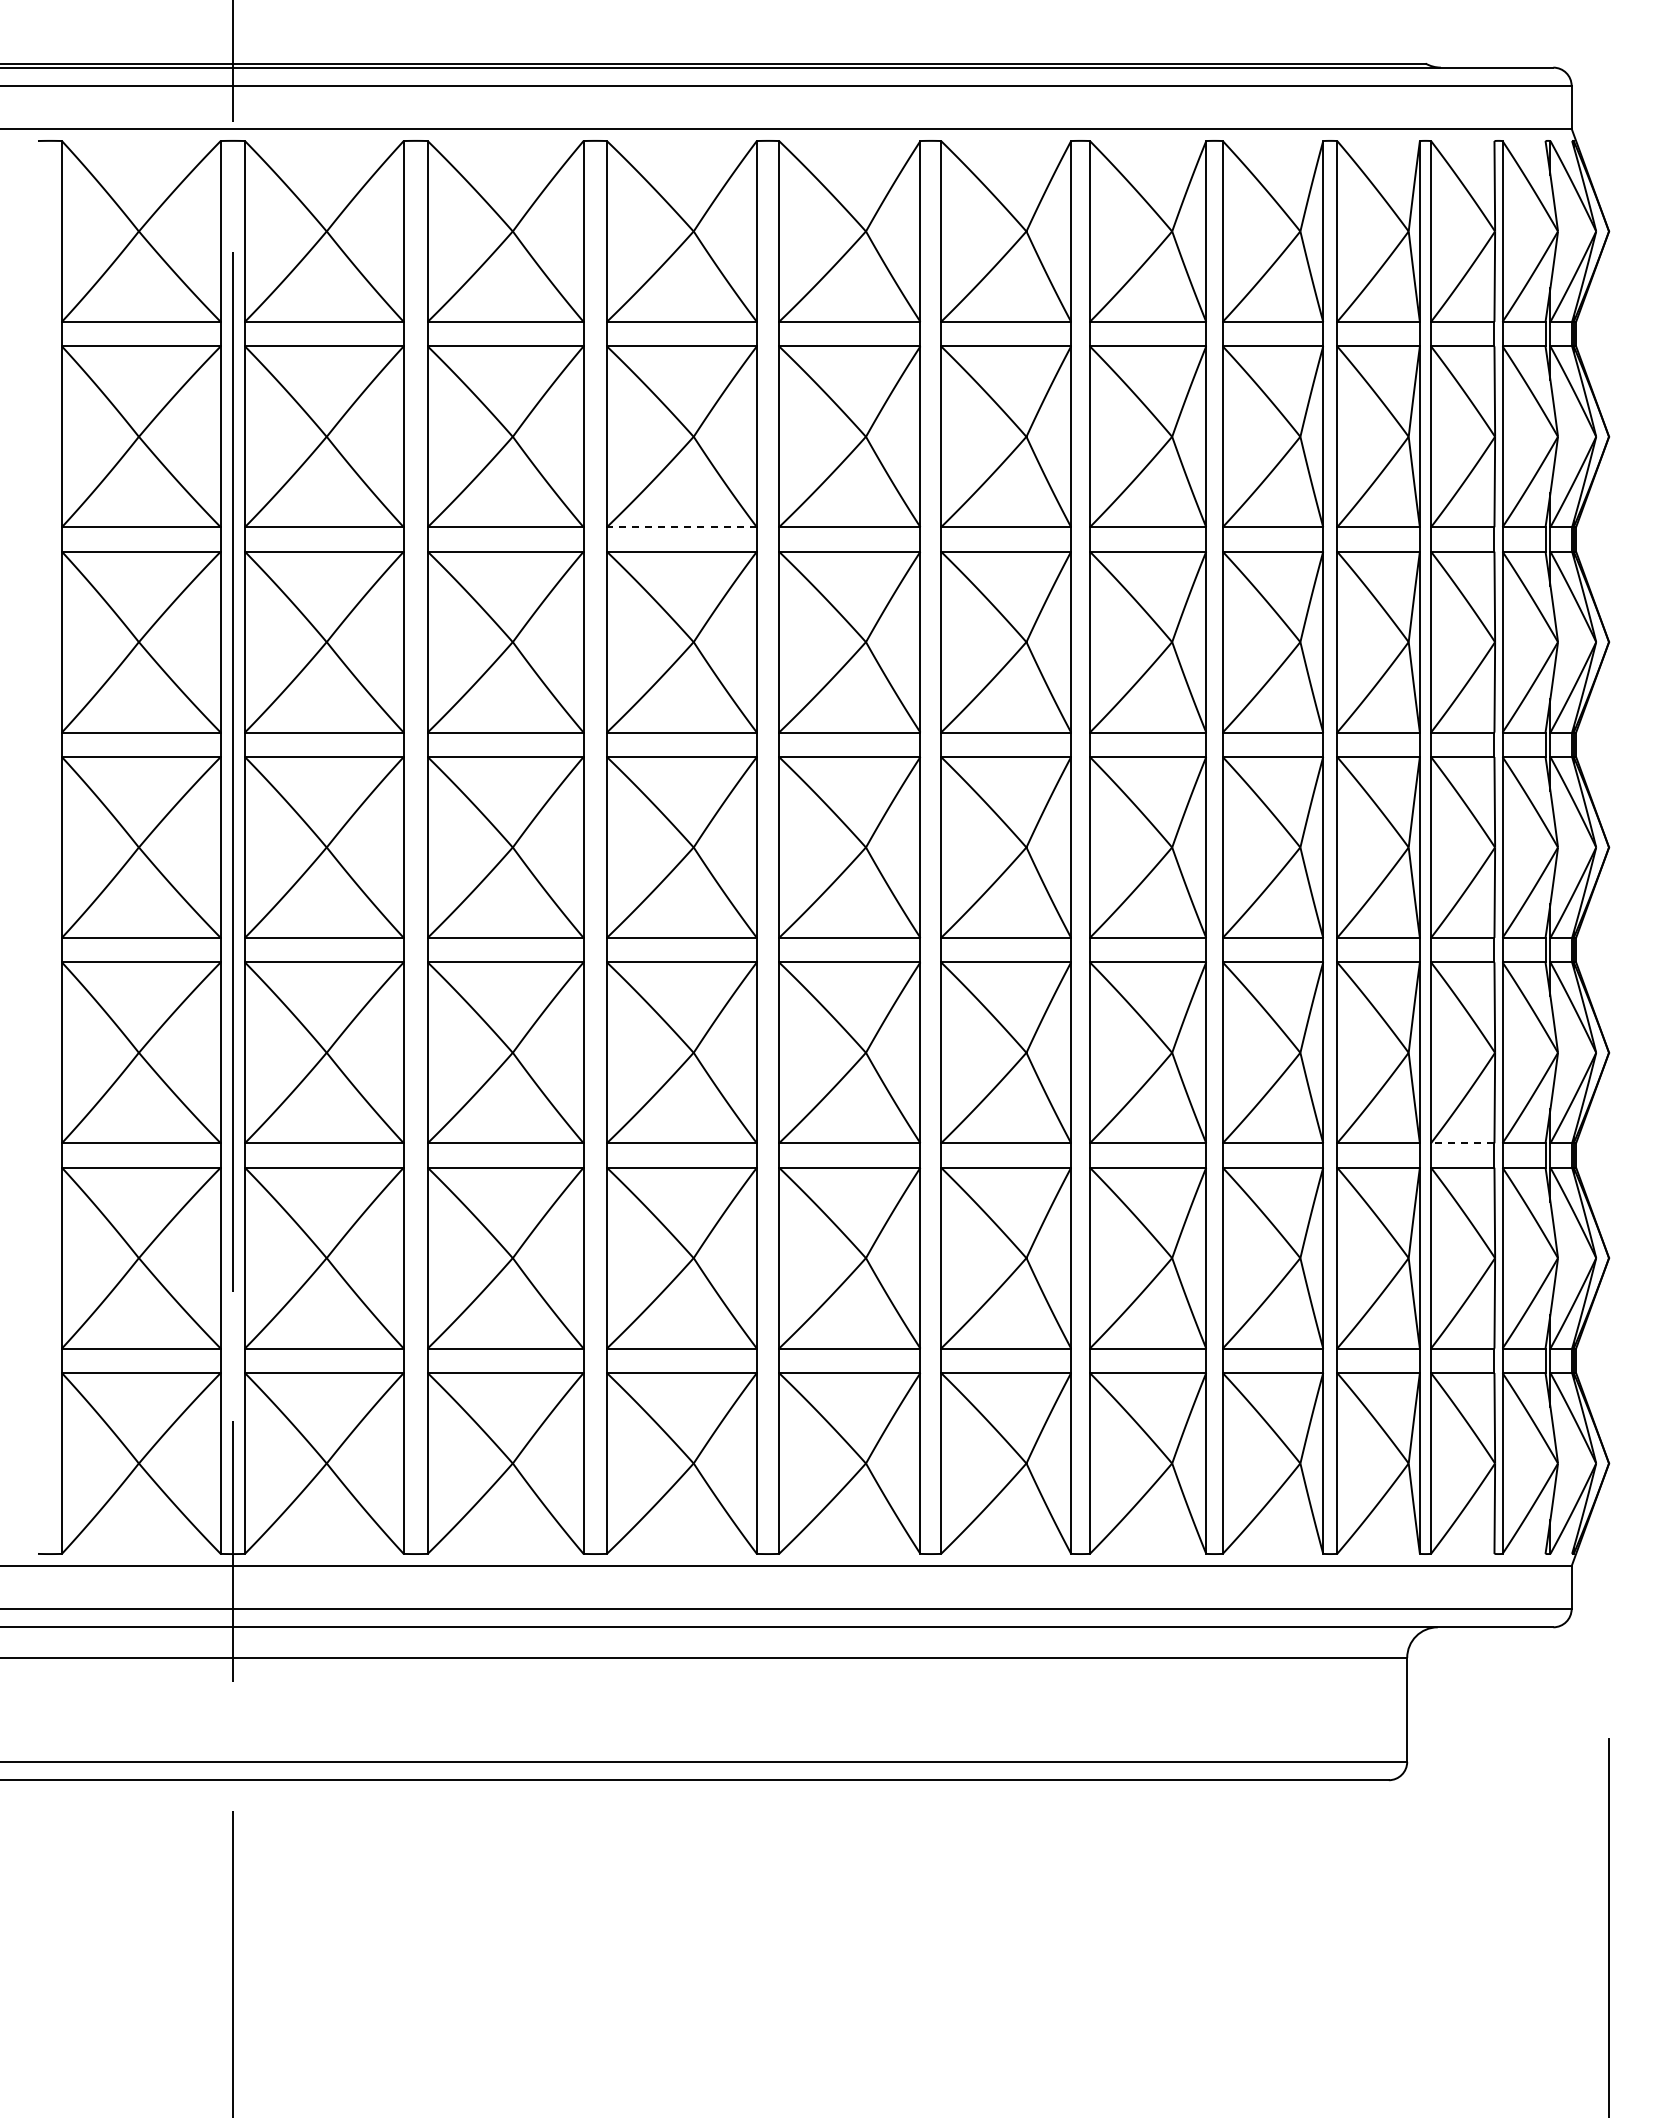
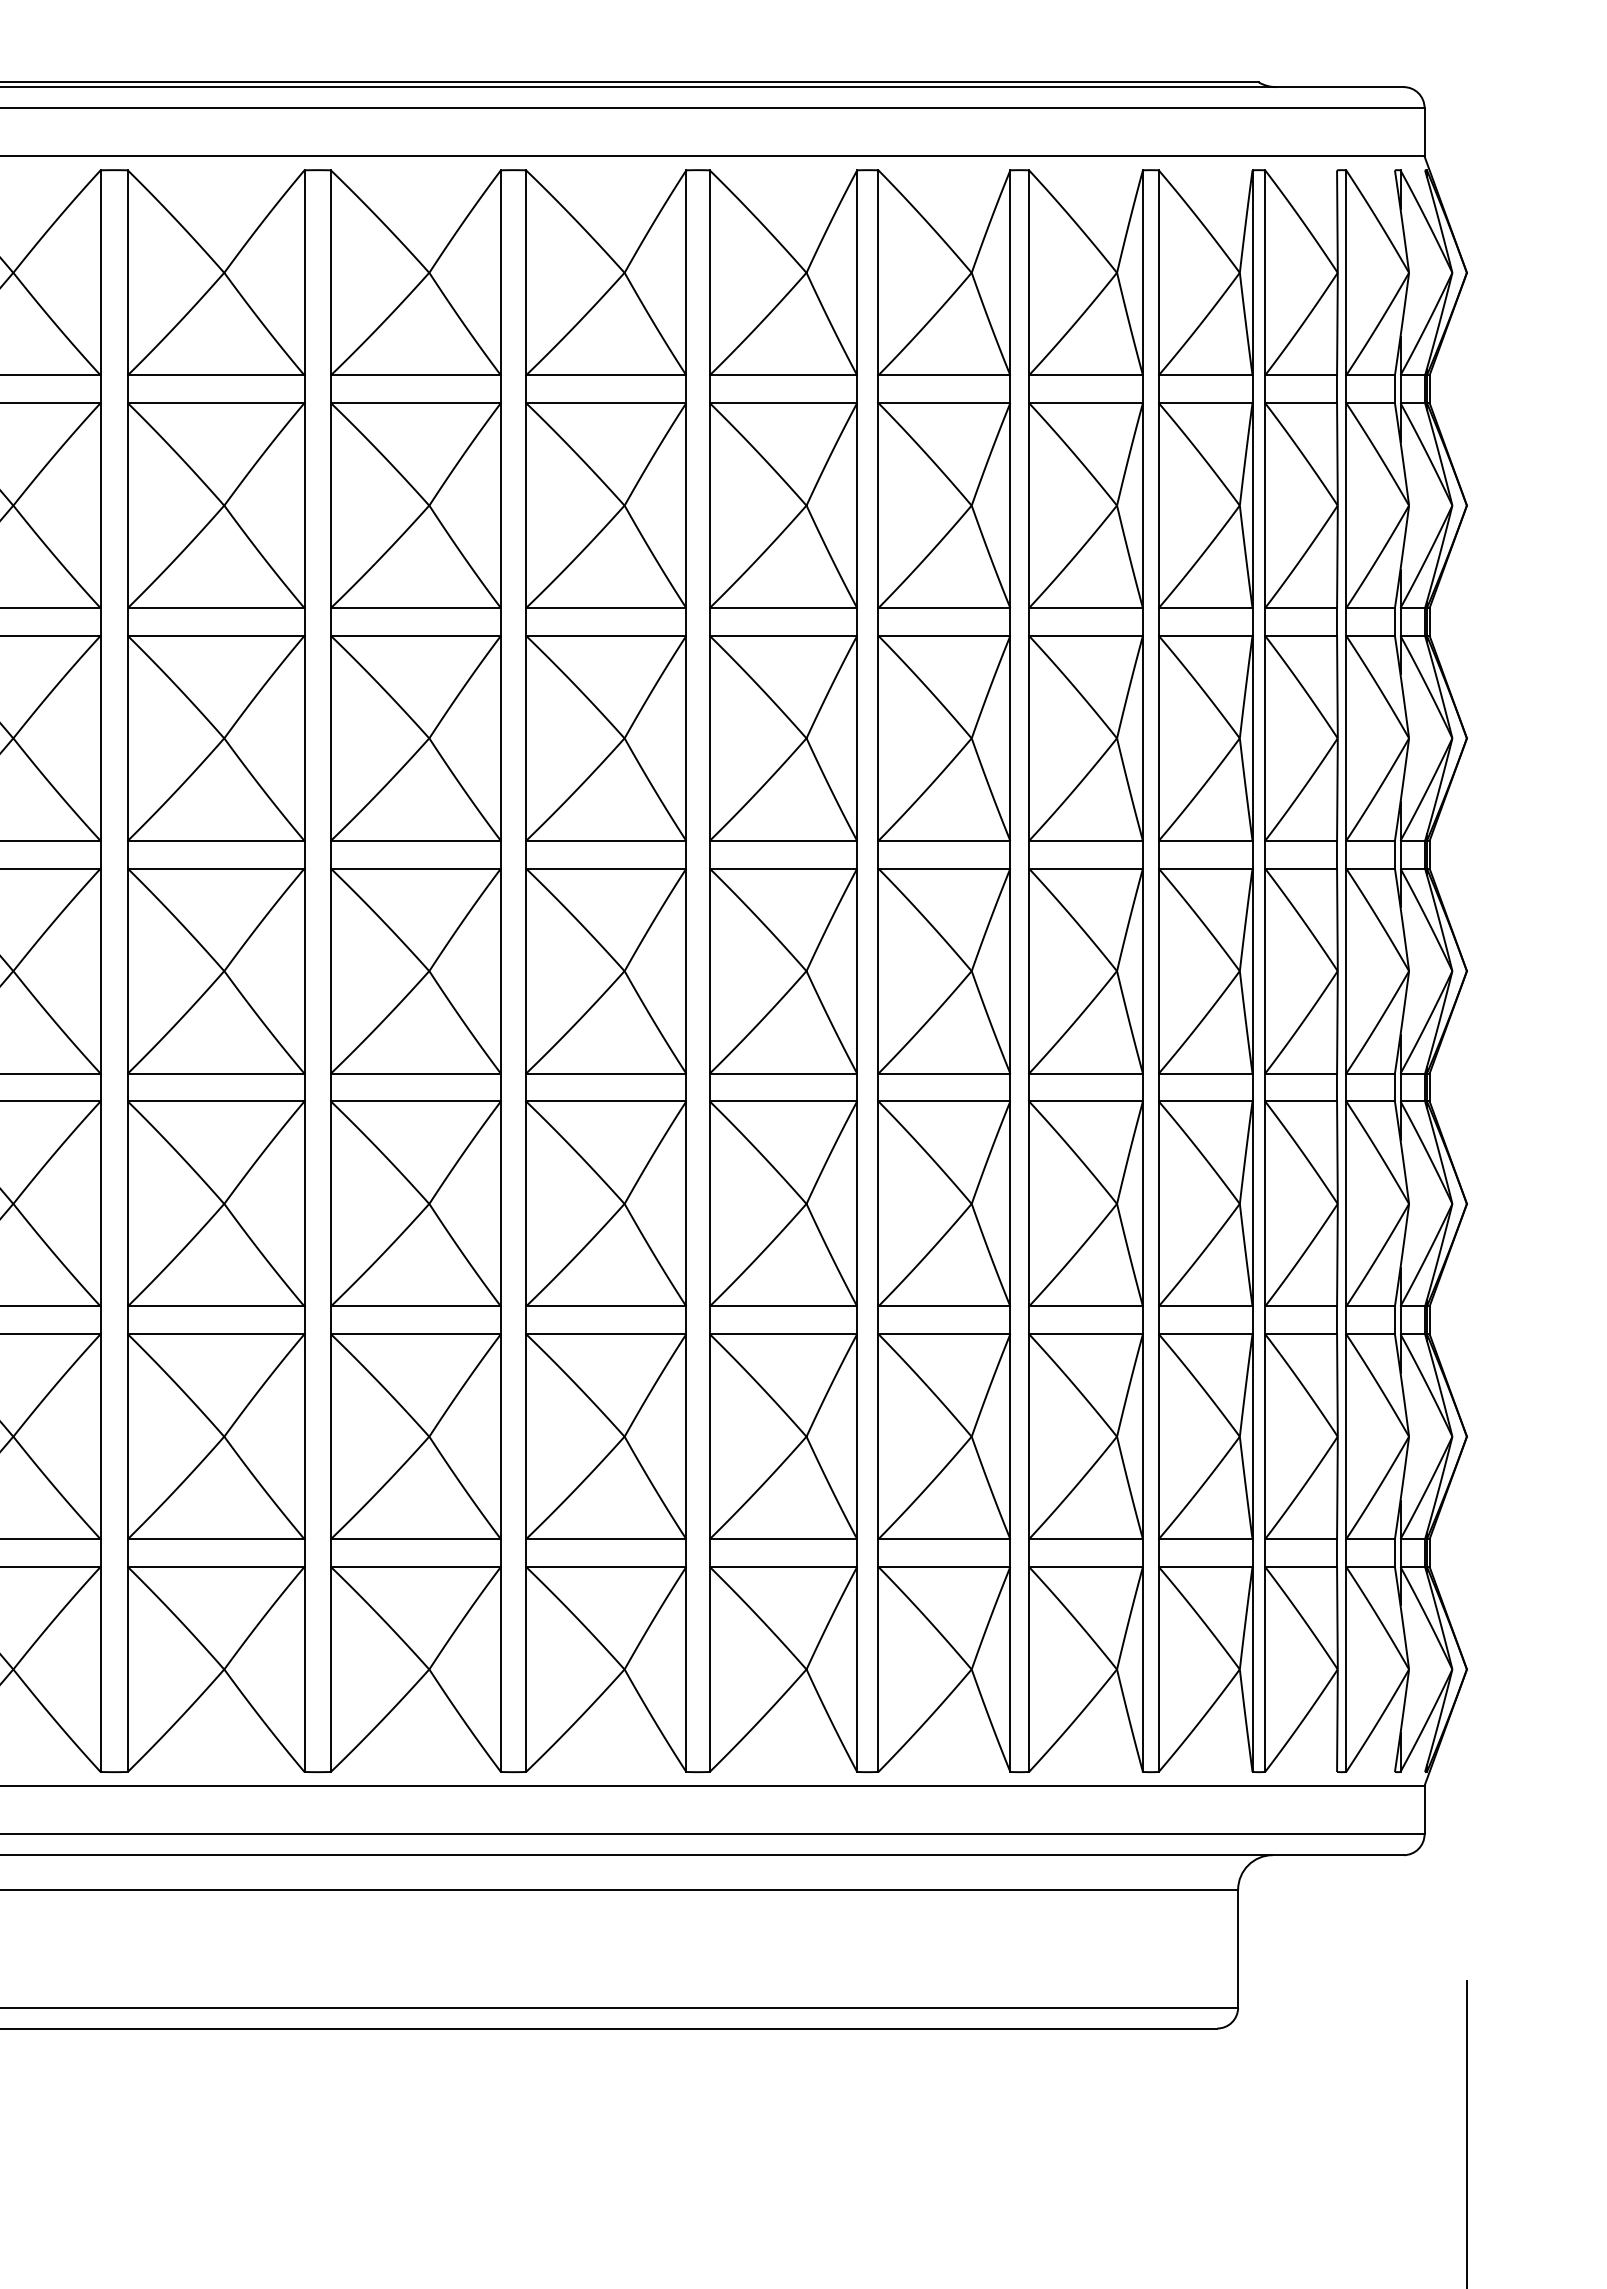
line: (681, 527) -> (415, 608), dashed -> solid
line: (1462, 1143) -> (1300, 1306), dashed -> solid

